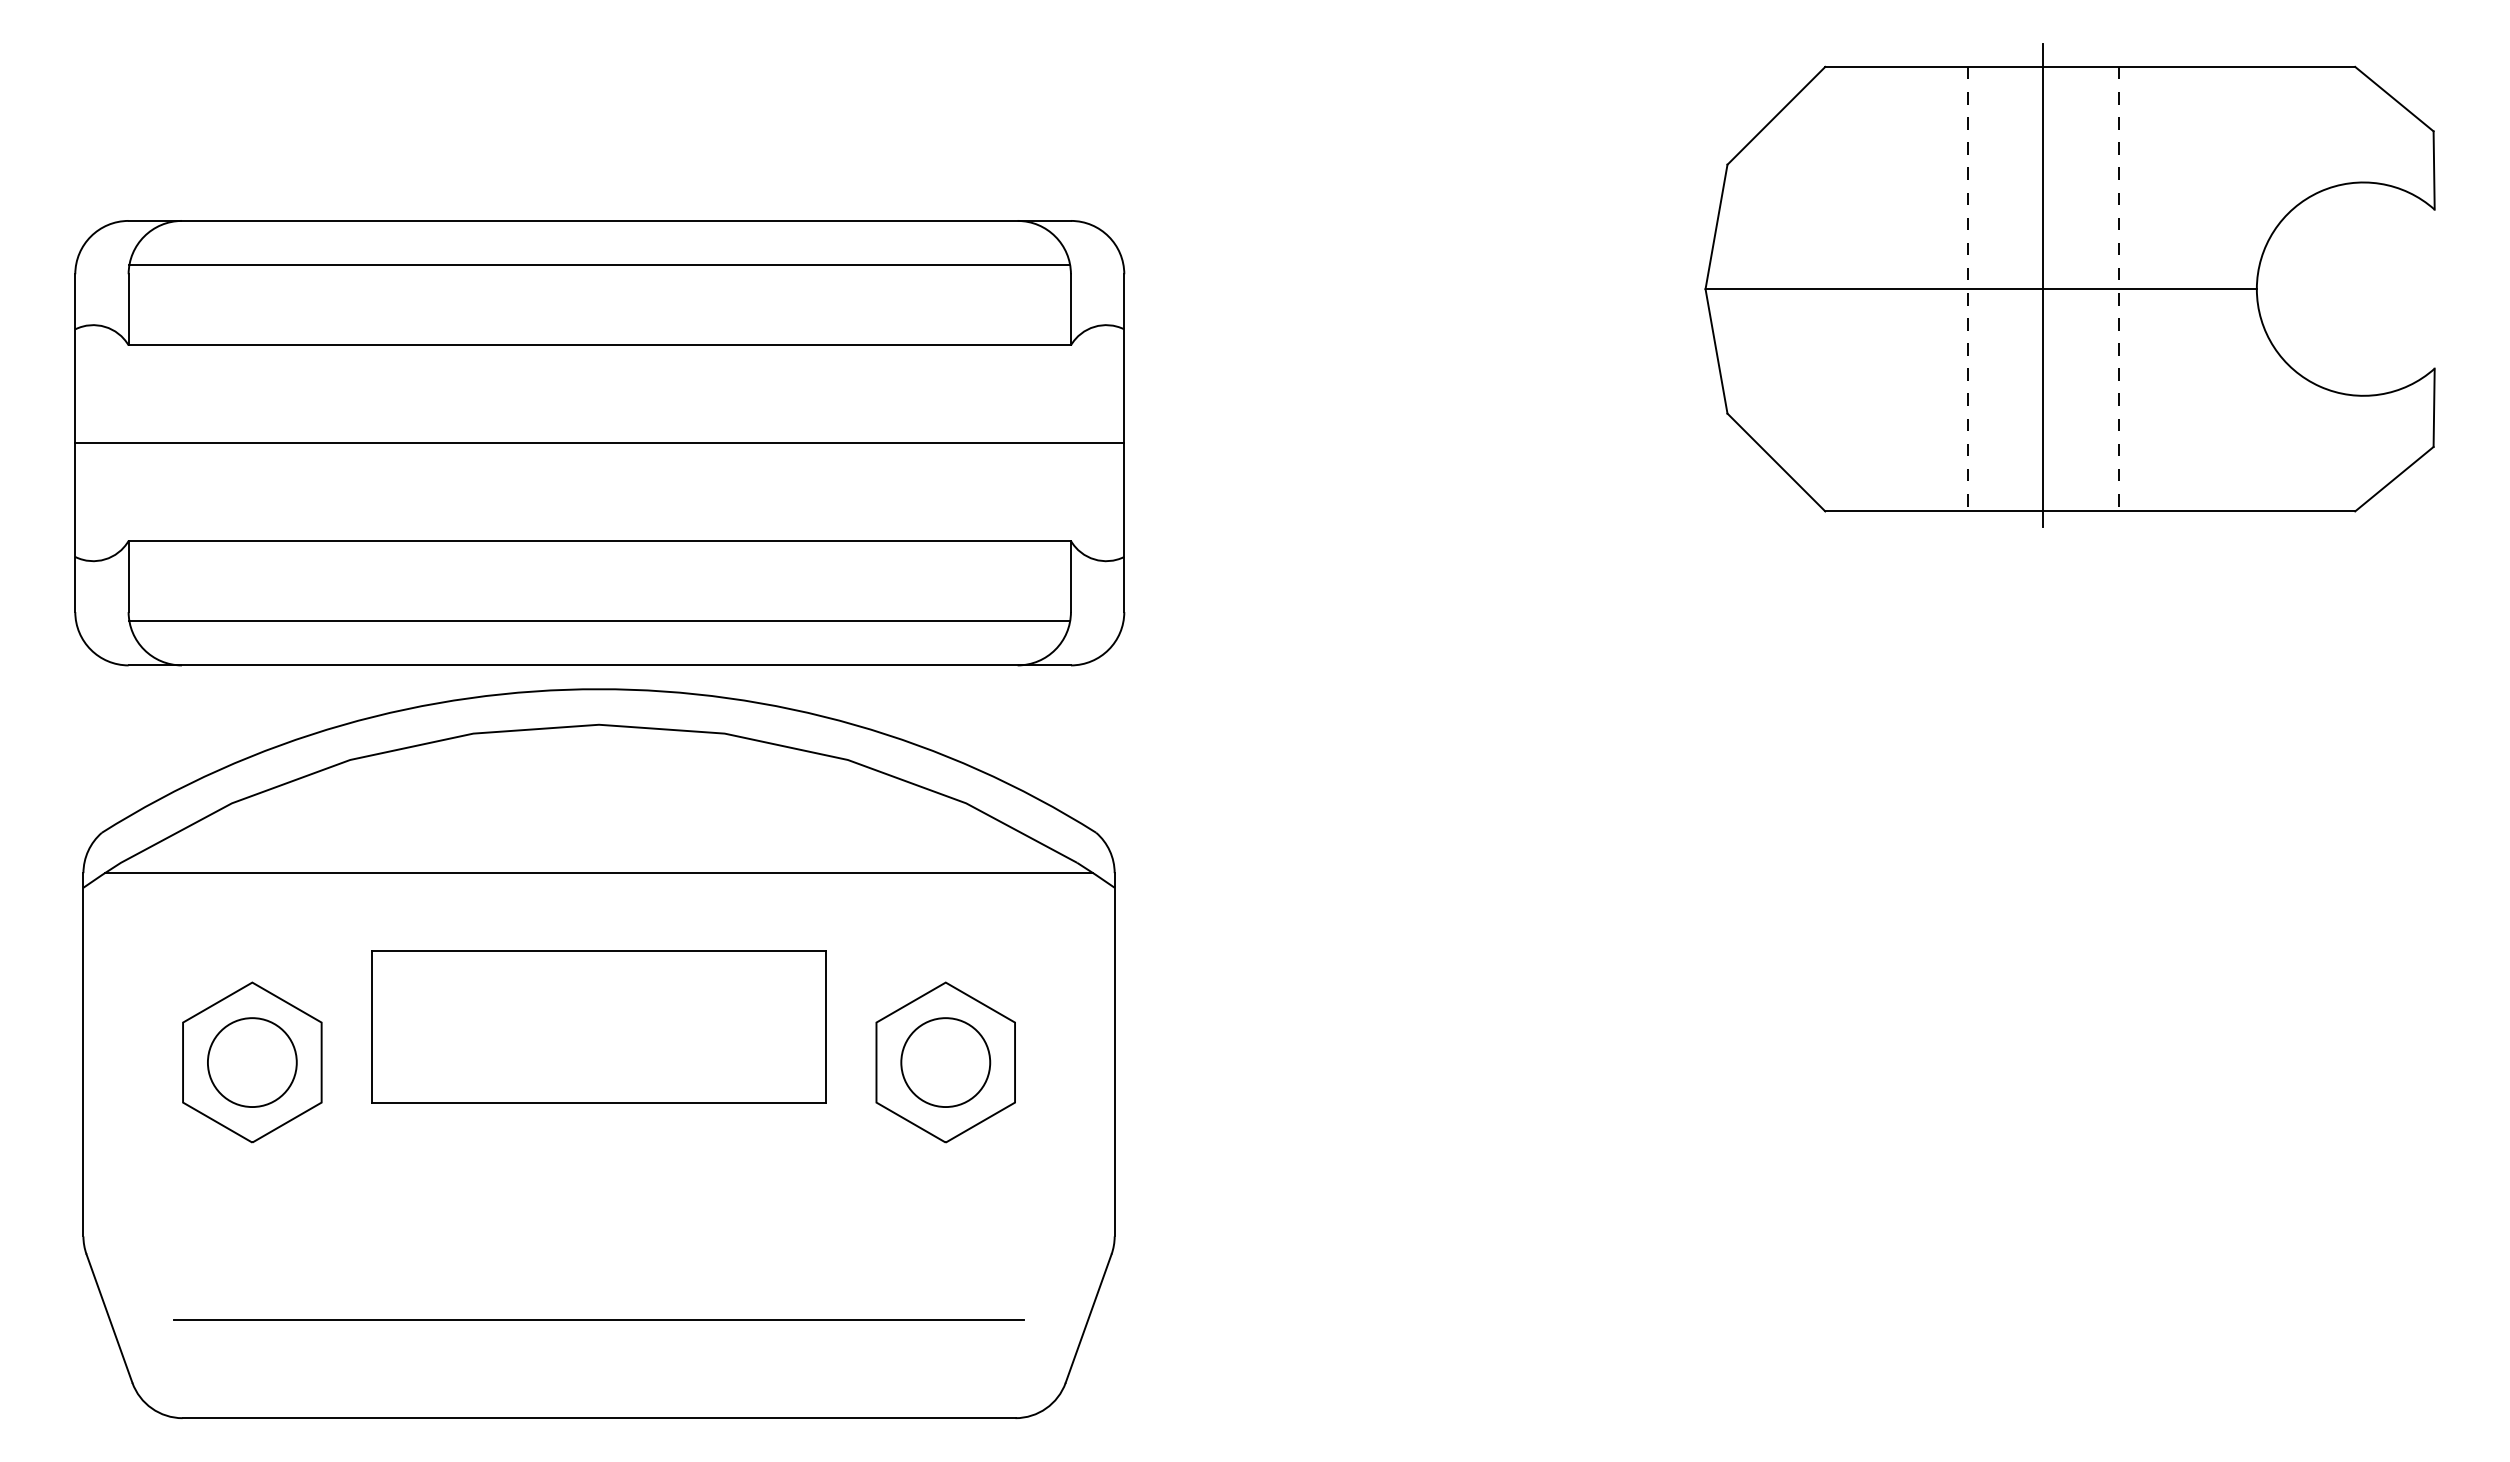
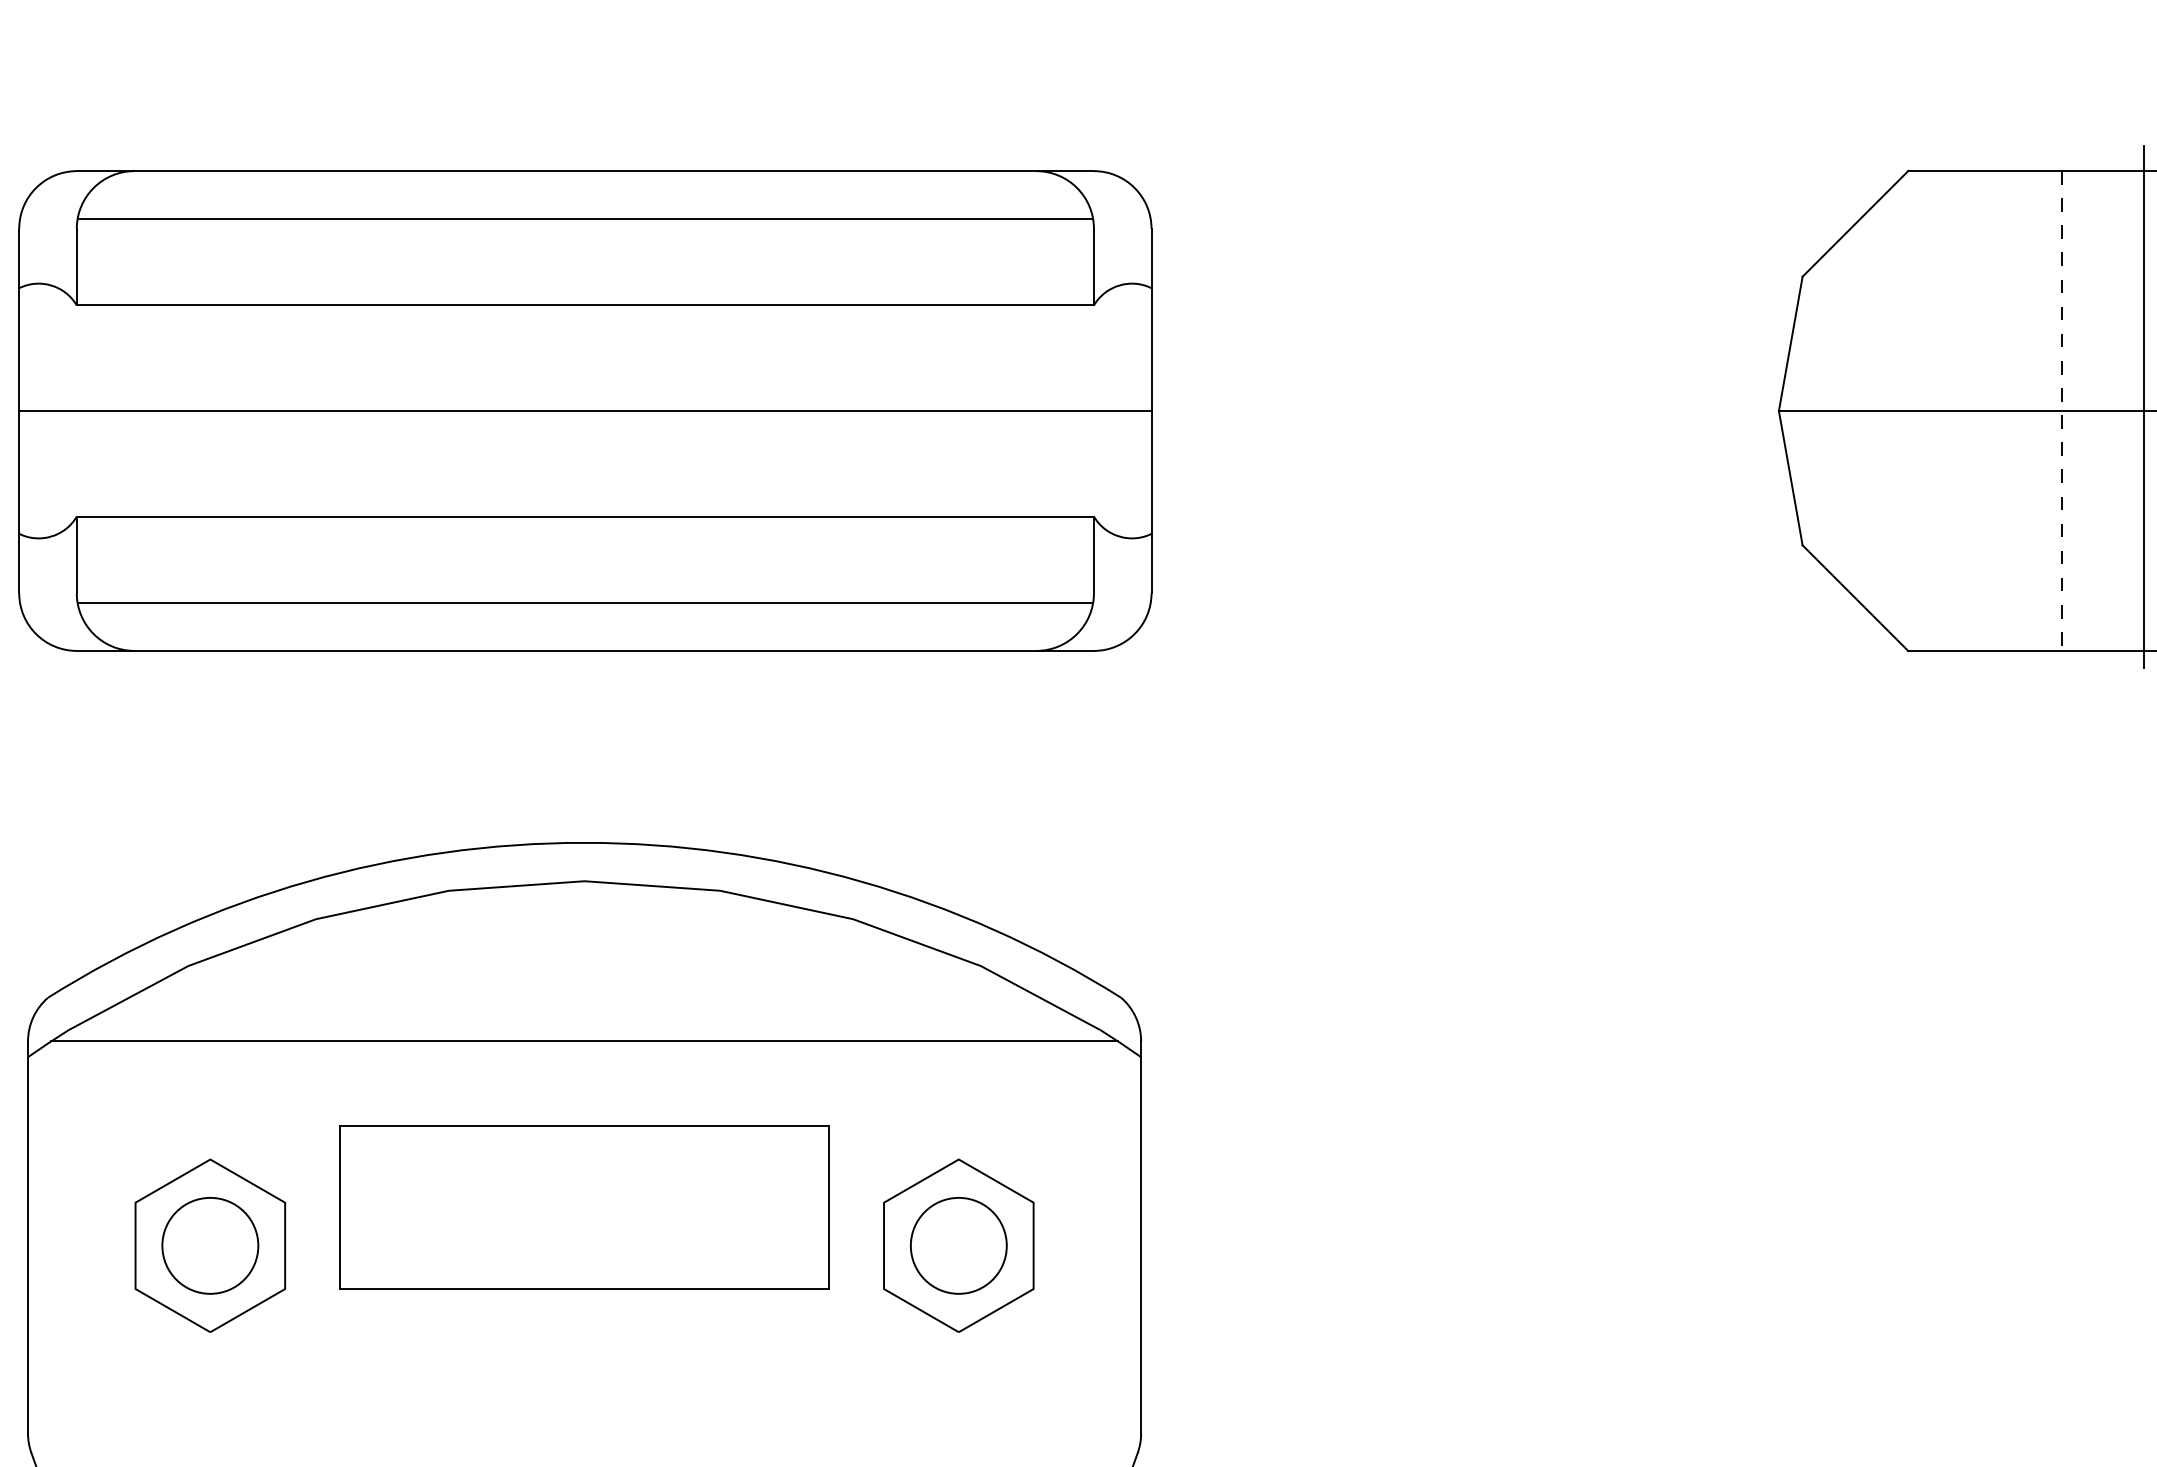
part: (599, 443) -> (585, 411), moved

